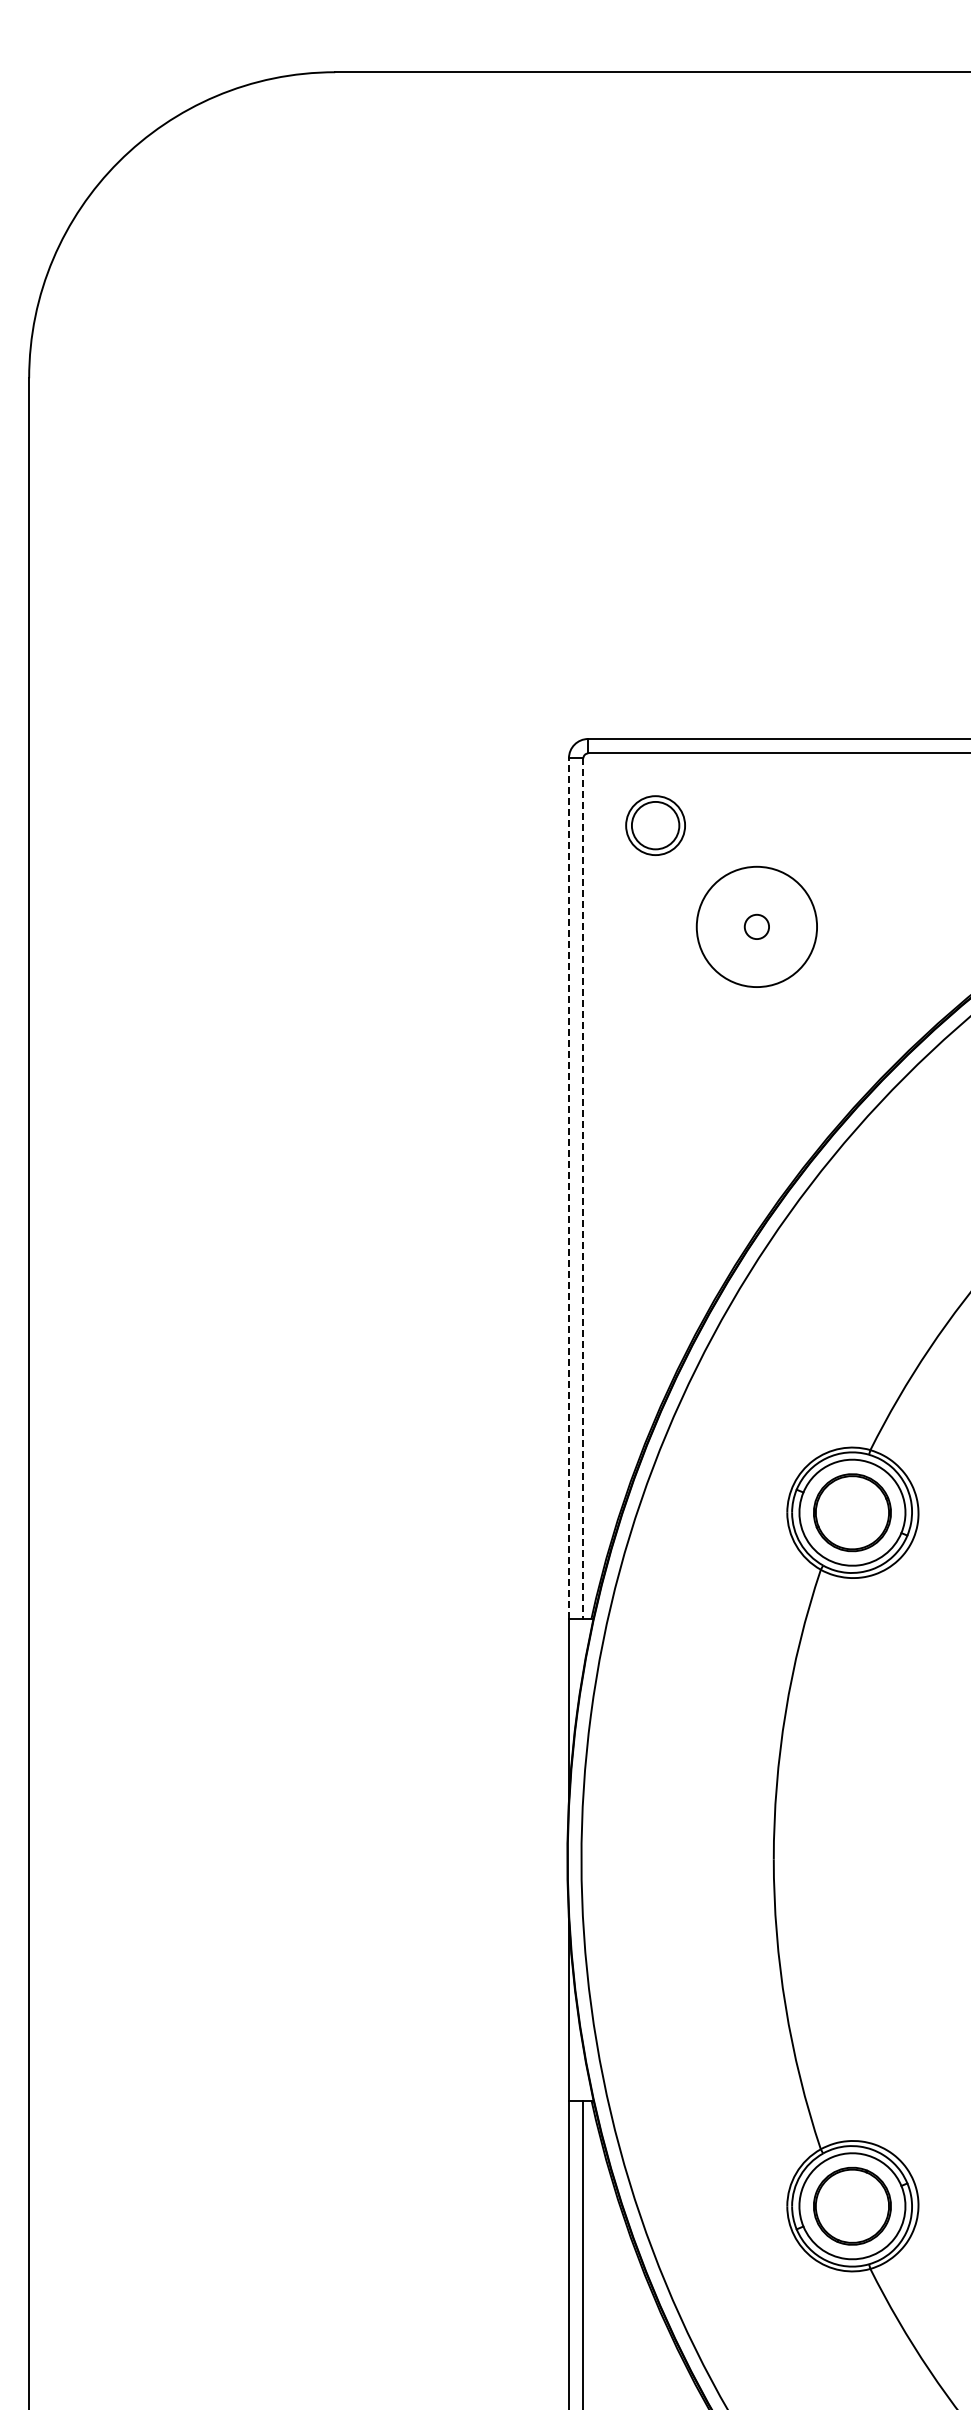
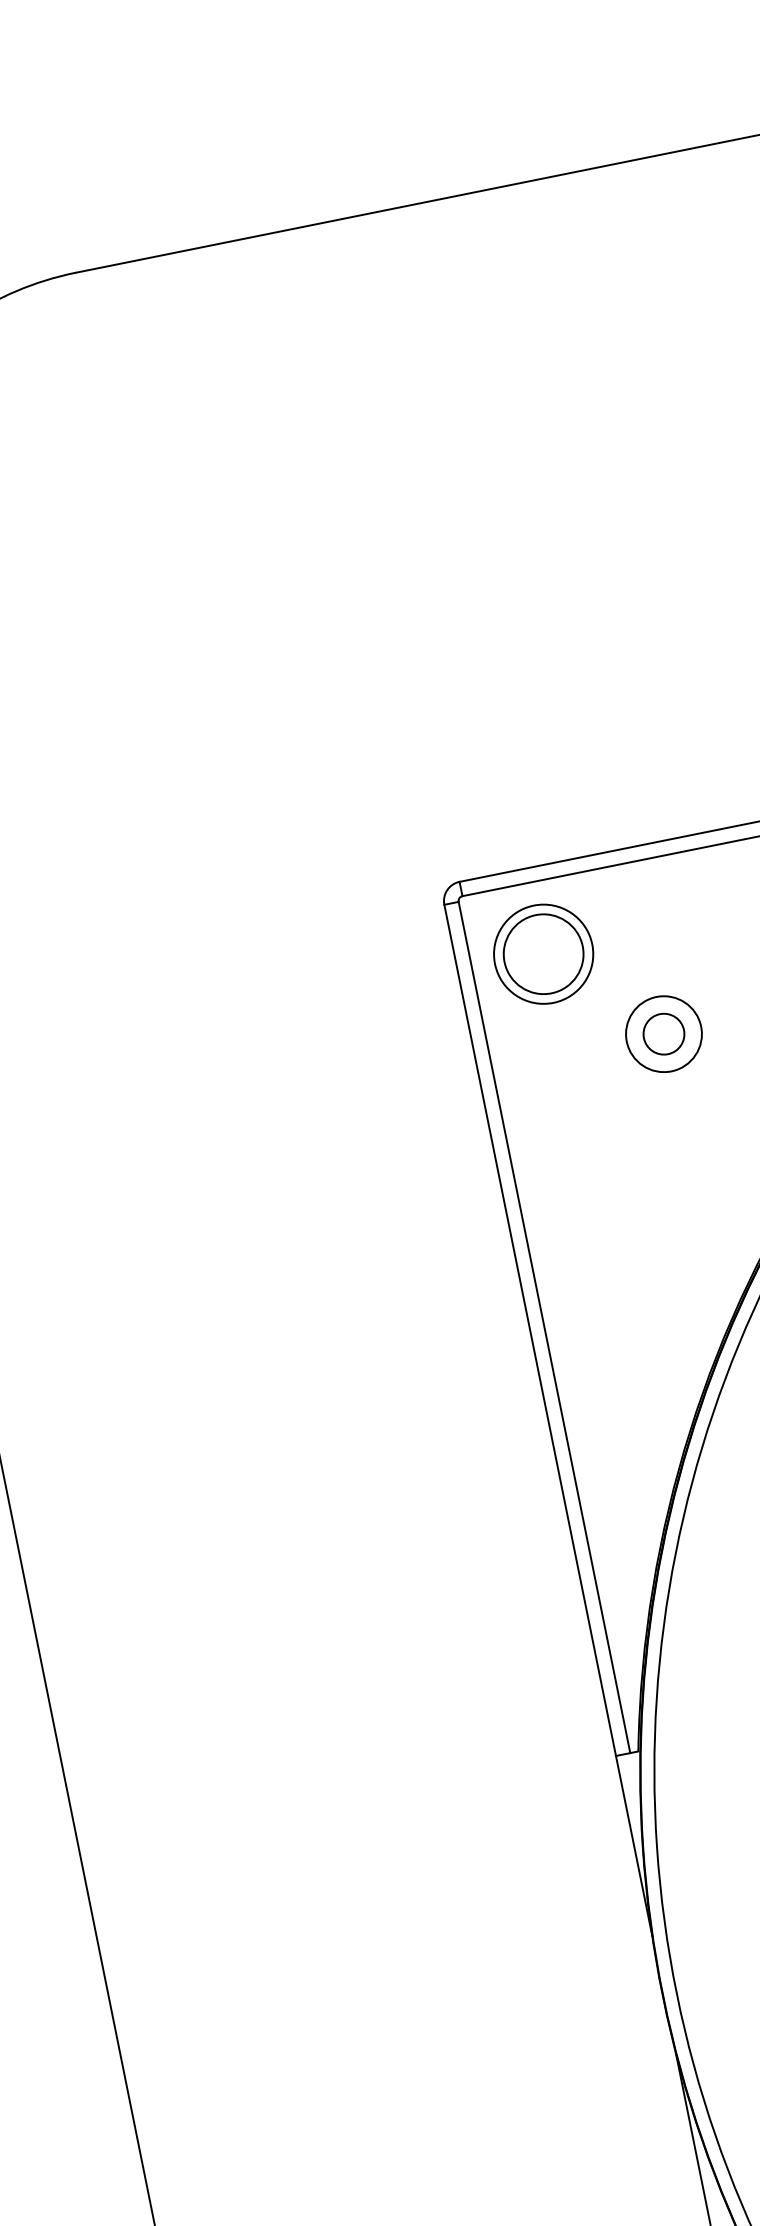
part: (655, 825) -> (543, 954), size x1.67
circle: (756, 926) -> (663, 1033), size x0.62
circle: (756, 926) -> (663, 1033), size x1.67
line: (568, 1187) -> (529, 1329), dashed -> solid
line: (583, 1188) -> (544, 1327), dashed -> solid

